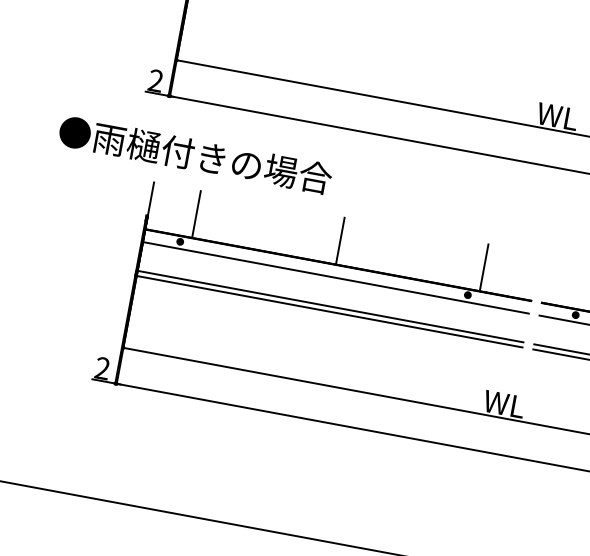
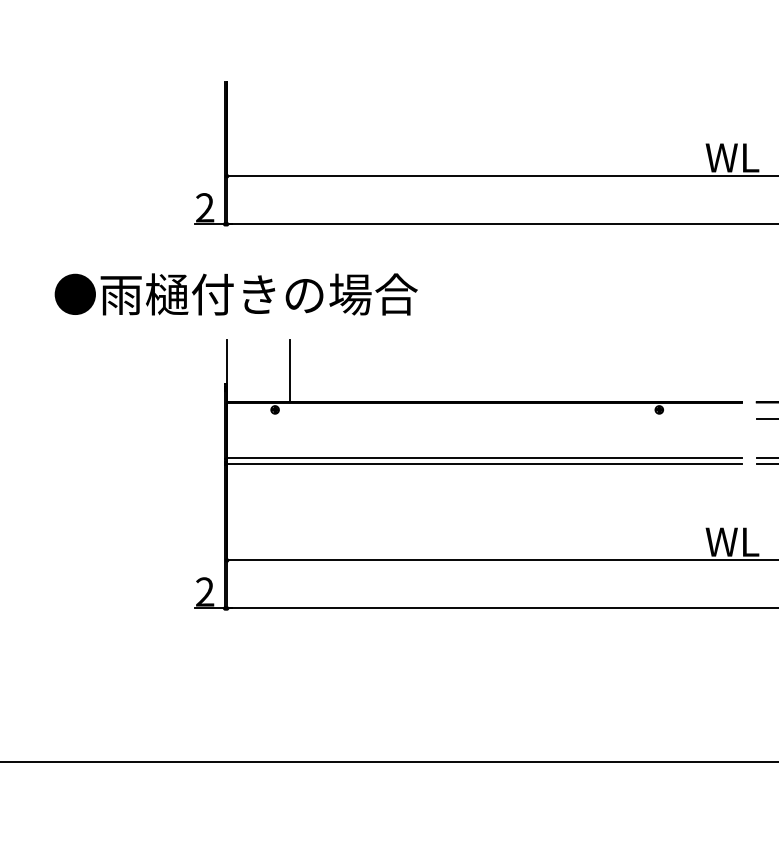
text: (195, 155) -> (235, 294), moved
line: (340, 240) -> (481, 370), removed
line: (483, 267) -> (673, 370), removed
line: (335, 278) -> (484, 419), removed

